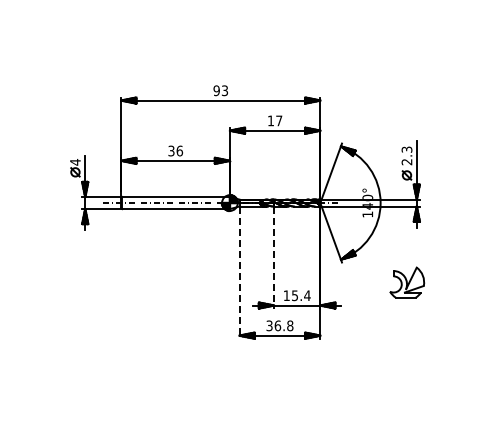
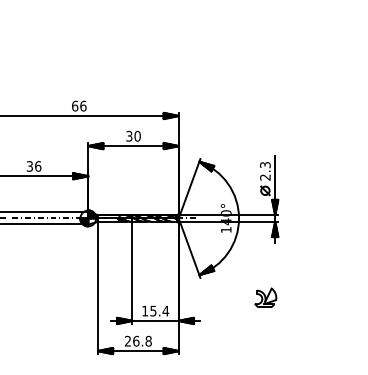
text: (220, 90) -> (78, 105), 93 -> 66
text: (274, 120) -> (132, 135), 17 -> 30
line: (273, 258) -> (131, 273), dashed -> solid
line: (239, 273) -> (97, 288), dashed -> solid
part: (407, 282) -> (265, 297), size x0.62
text: (269, 326) -> (127, 341), 36.8 -> 26.8

